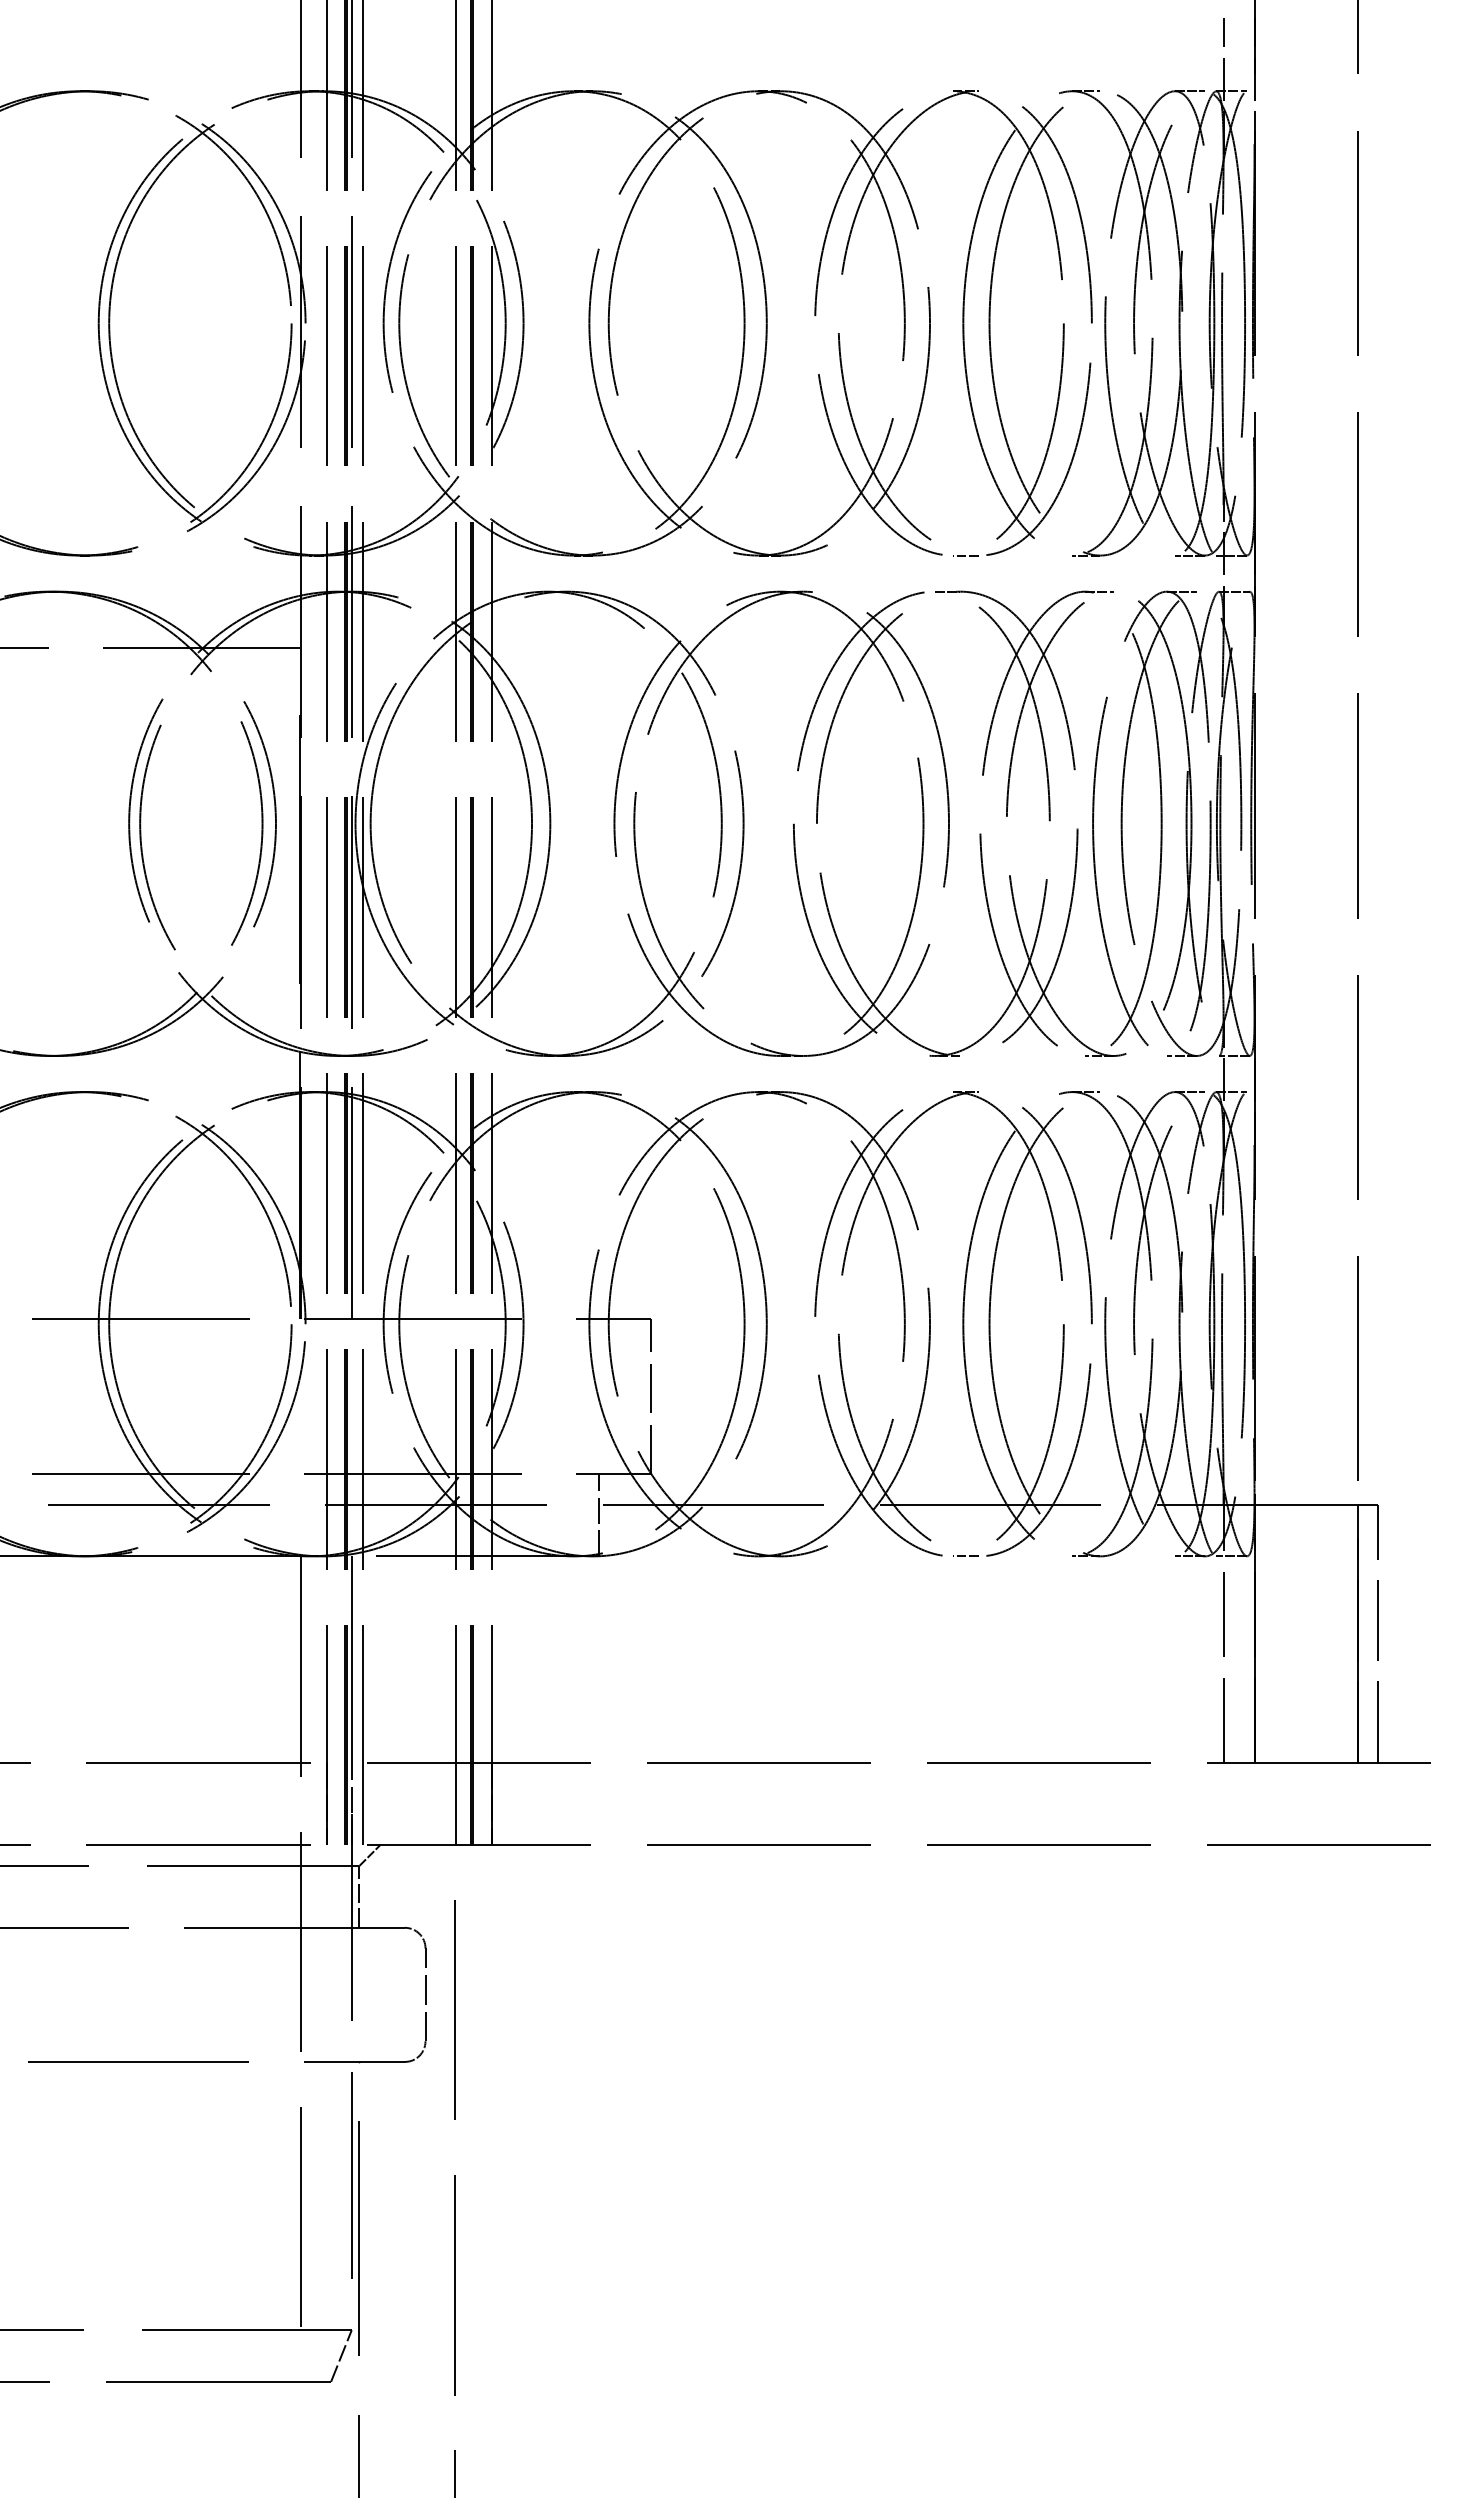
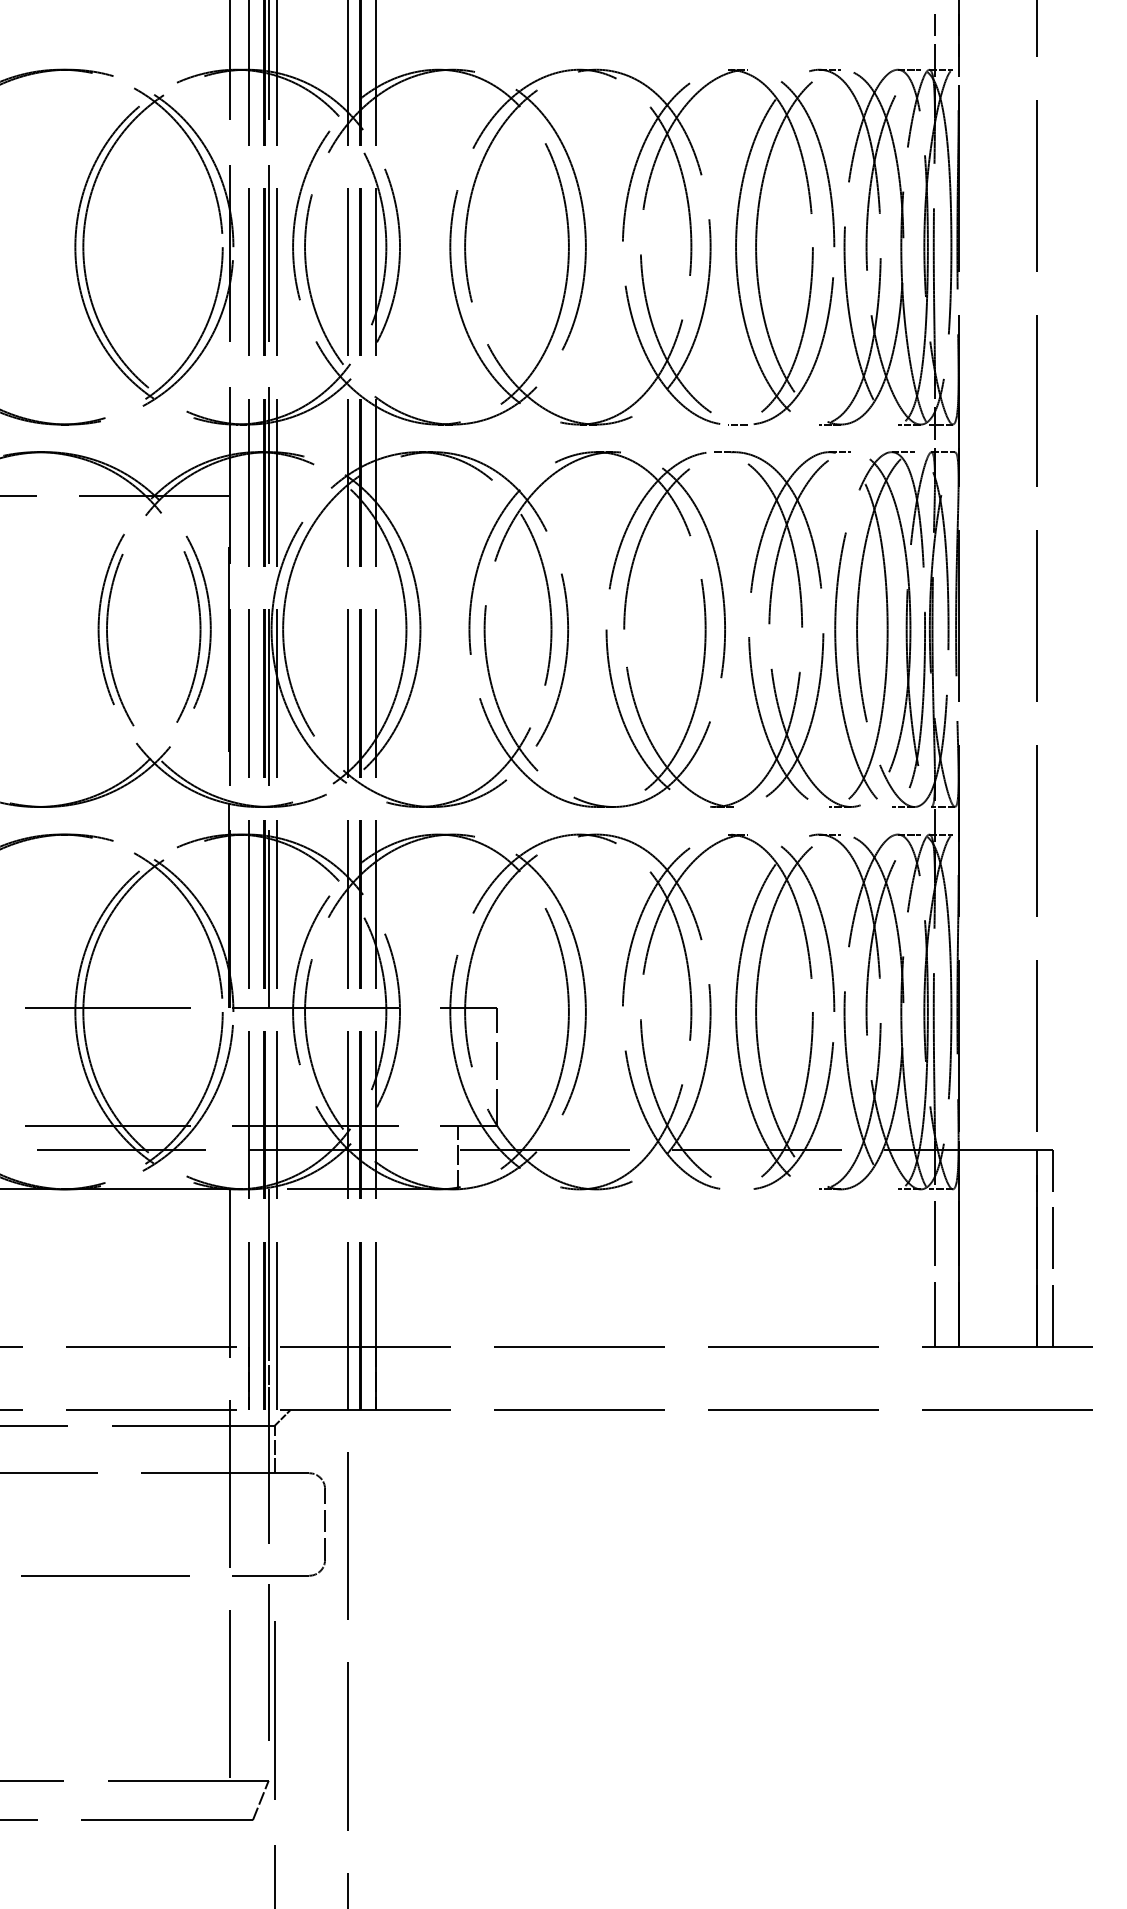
line: (965, 1556) -> (737, 1189), removed

